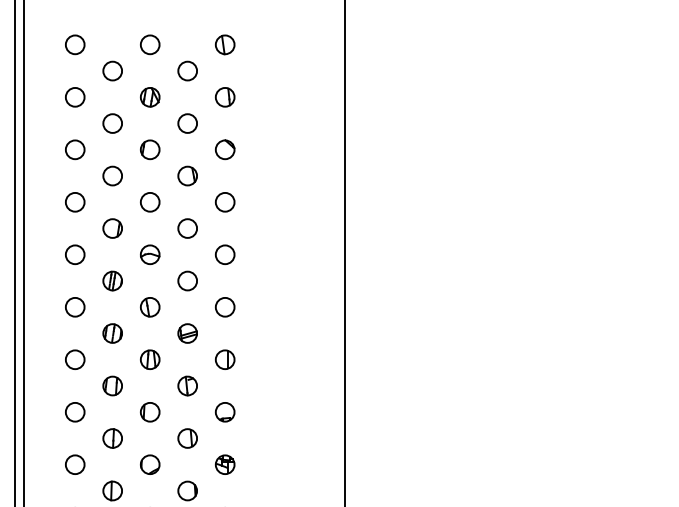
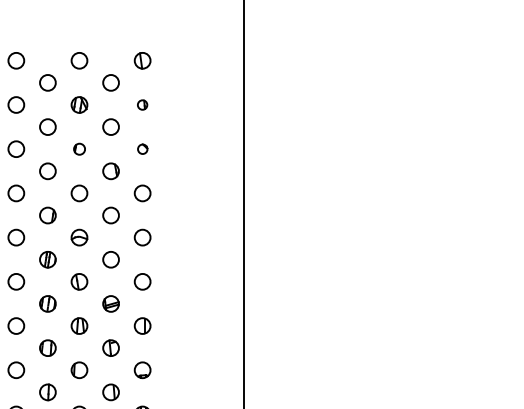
part: (224, 97) -> (142, 105), size x0.6
part: (150, 149) -> (79, 148), size x0.7
part: (225, 149) -> (142, 148), size x0.6

